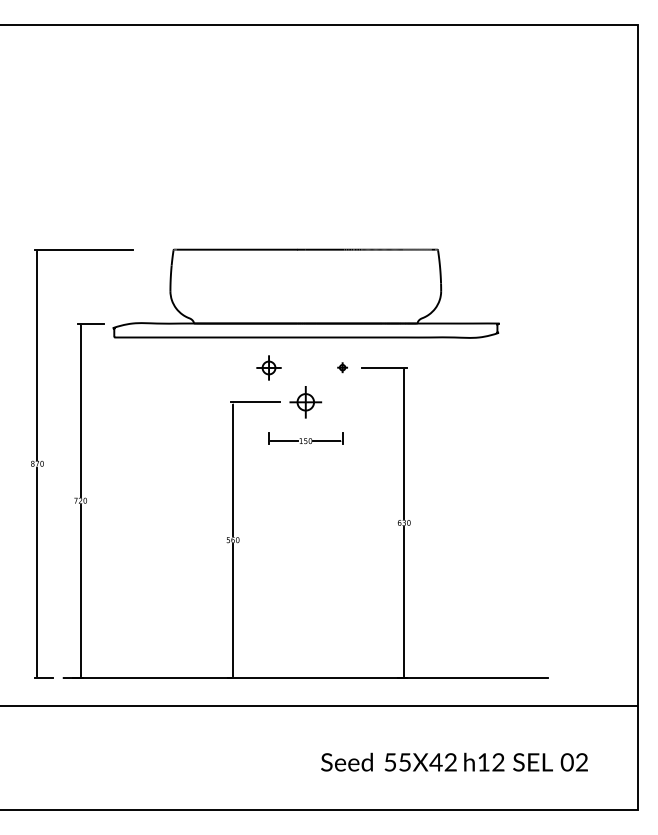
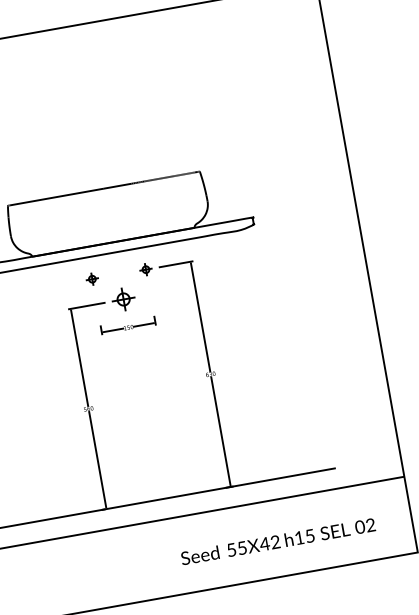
part: (268, 367) -> (92, 279), size x0.71
part: (342, 367) -> (145, 269), size x1.67
text: (498, 762) -> (310, 536), h12 -> h15

